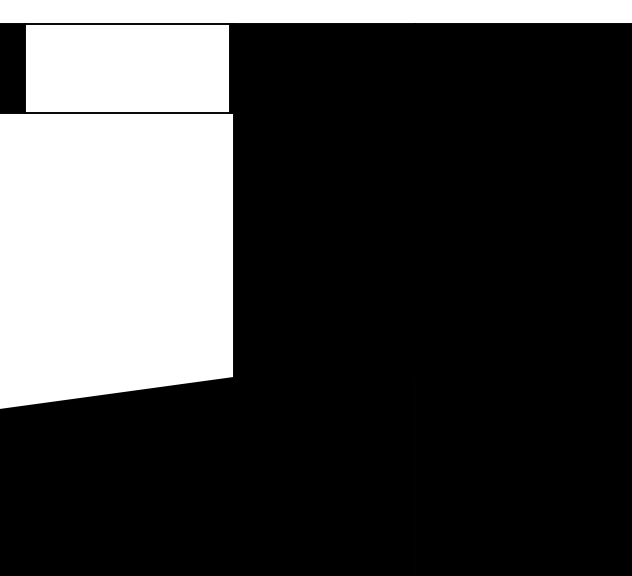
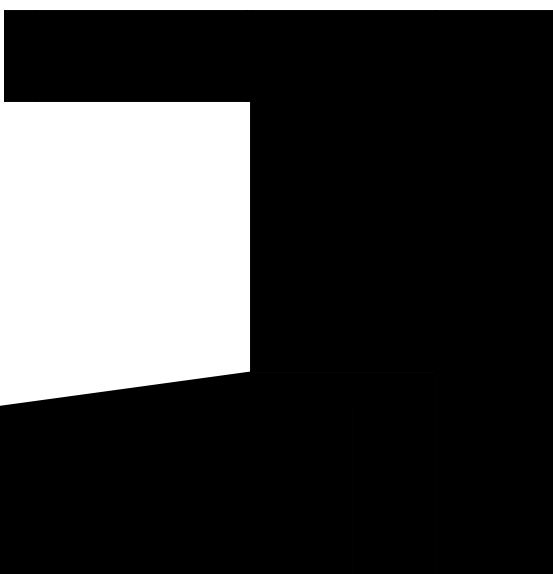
fill: (127, 68) -> (142, 56), added

